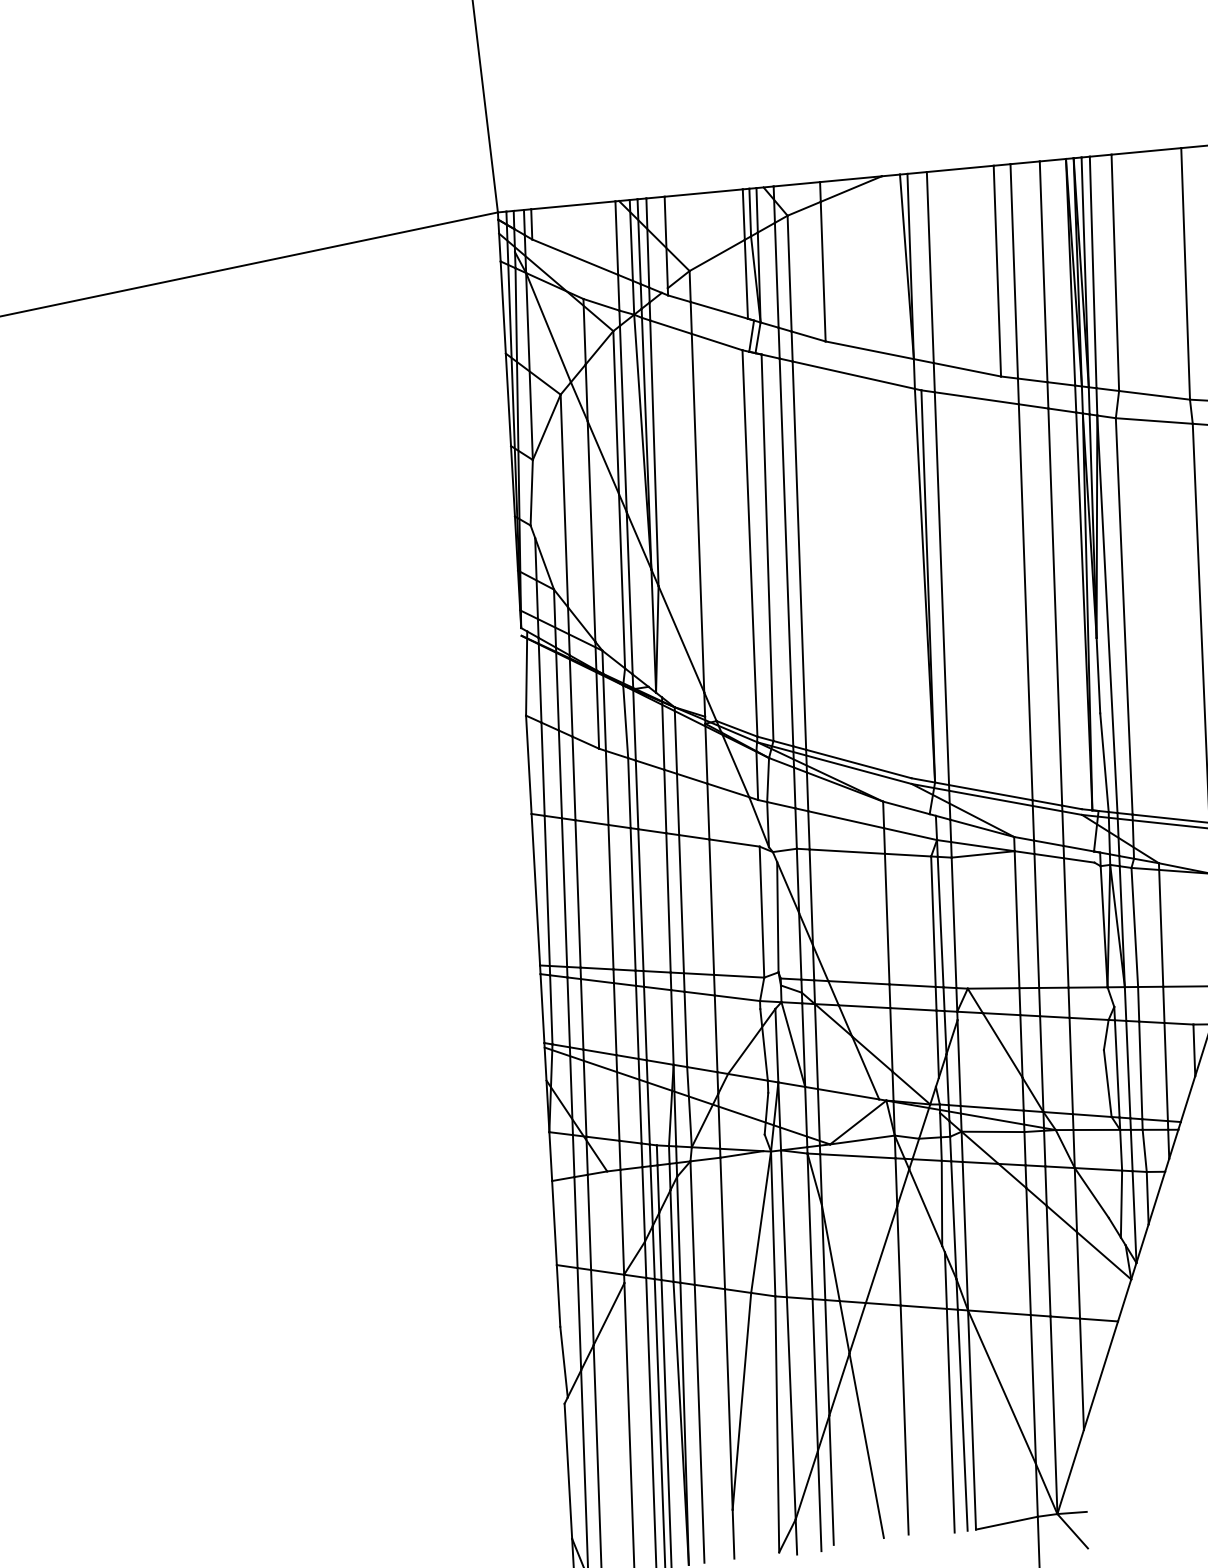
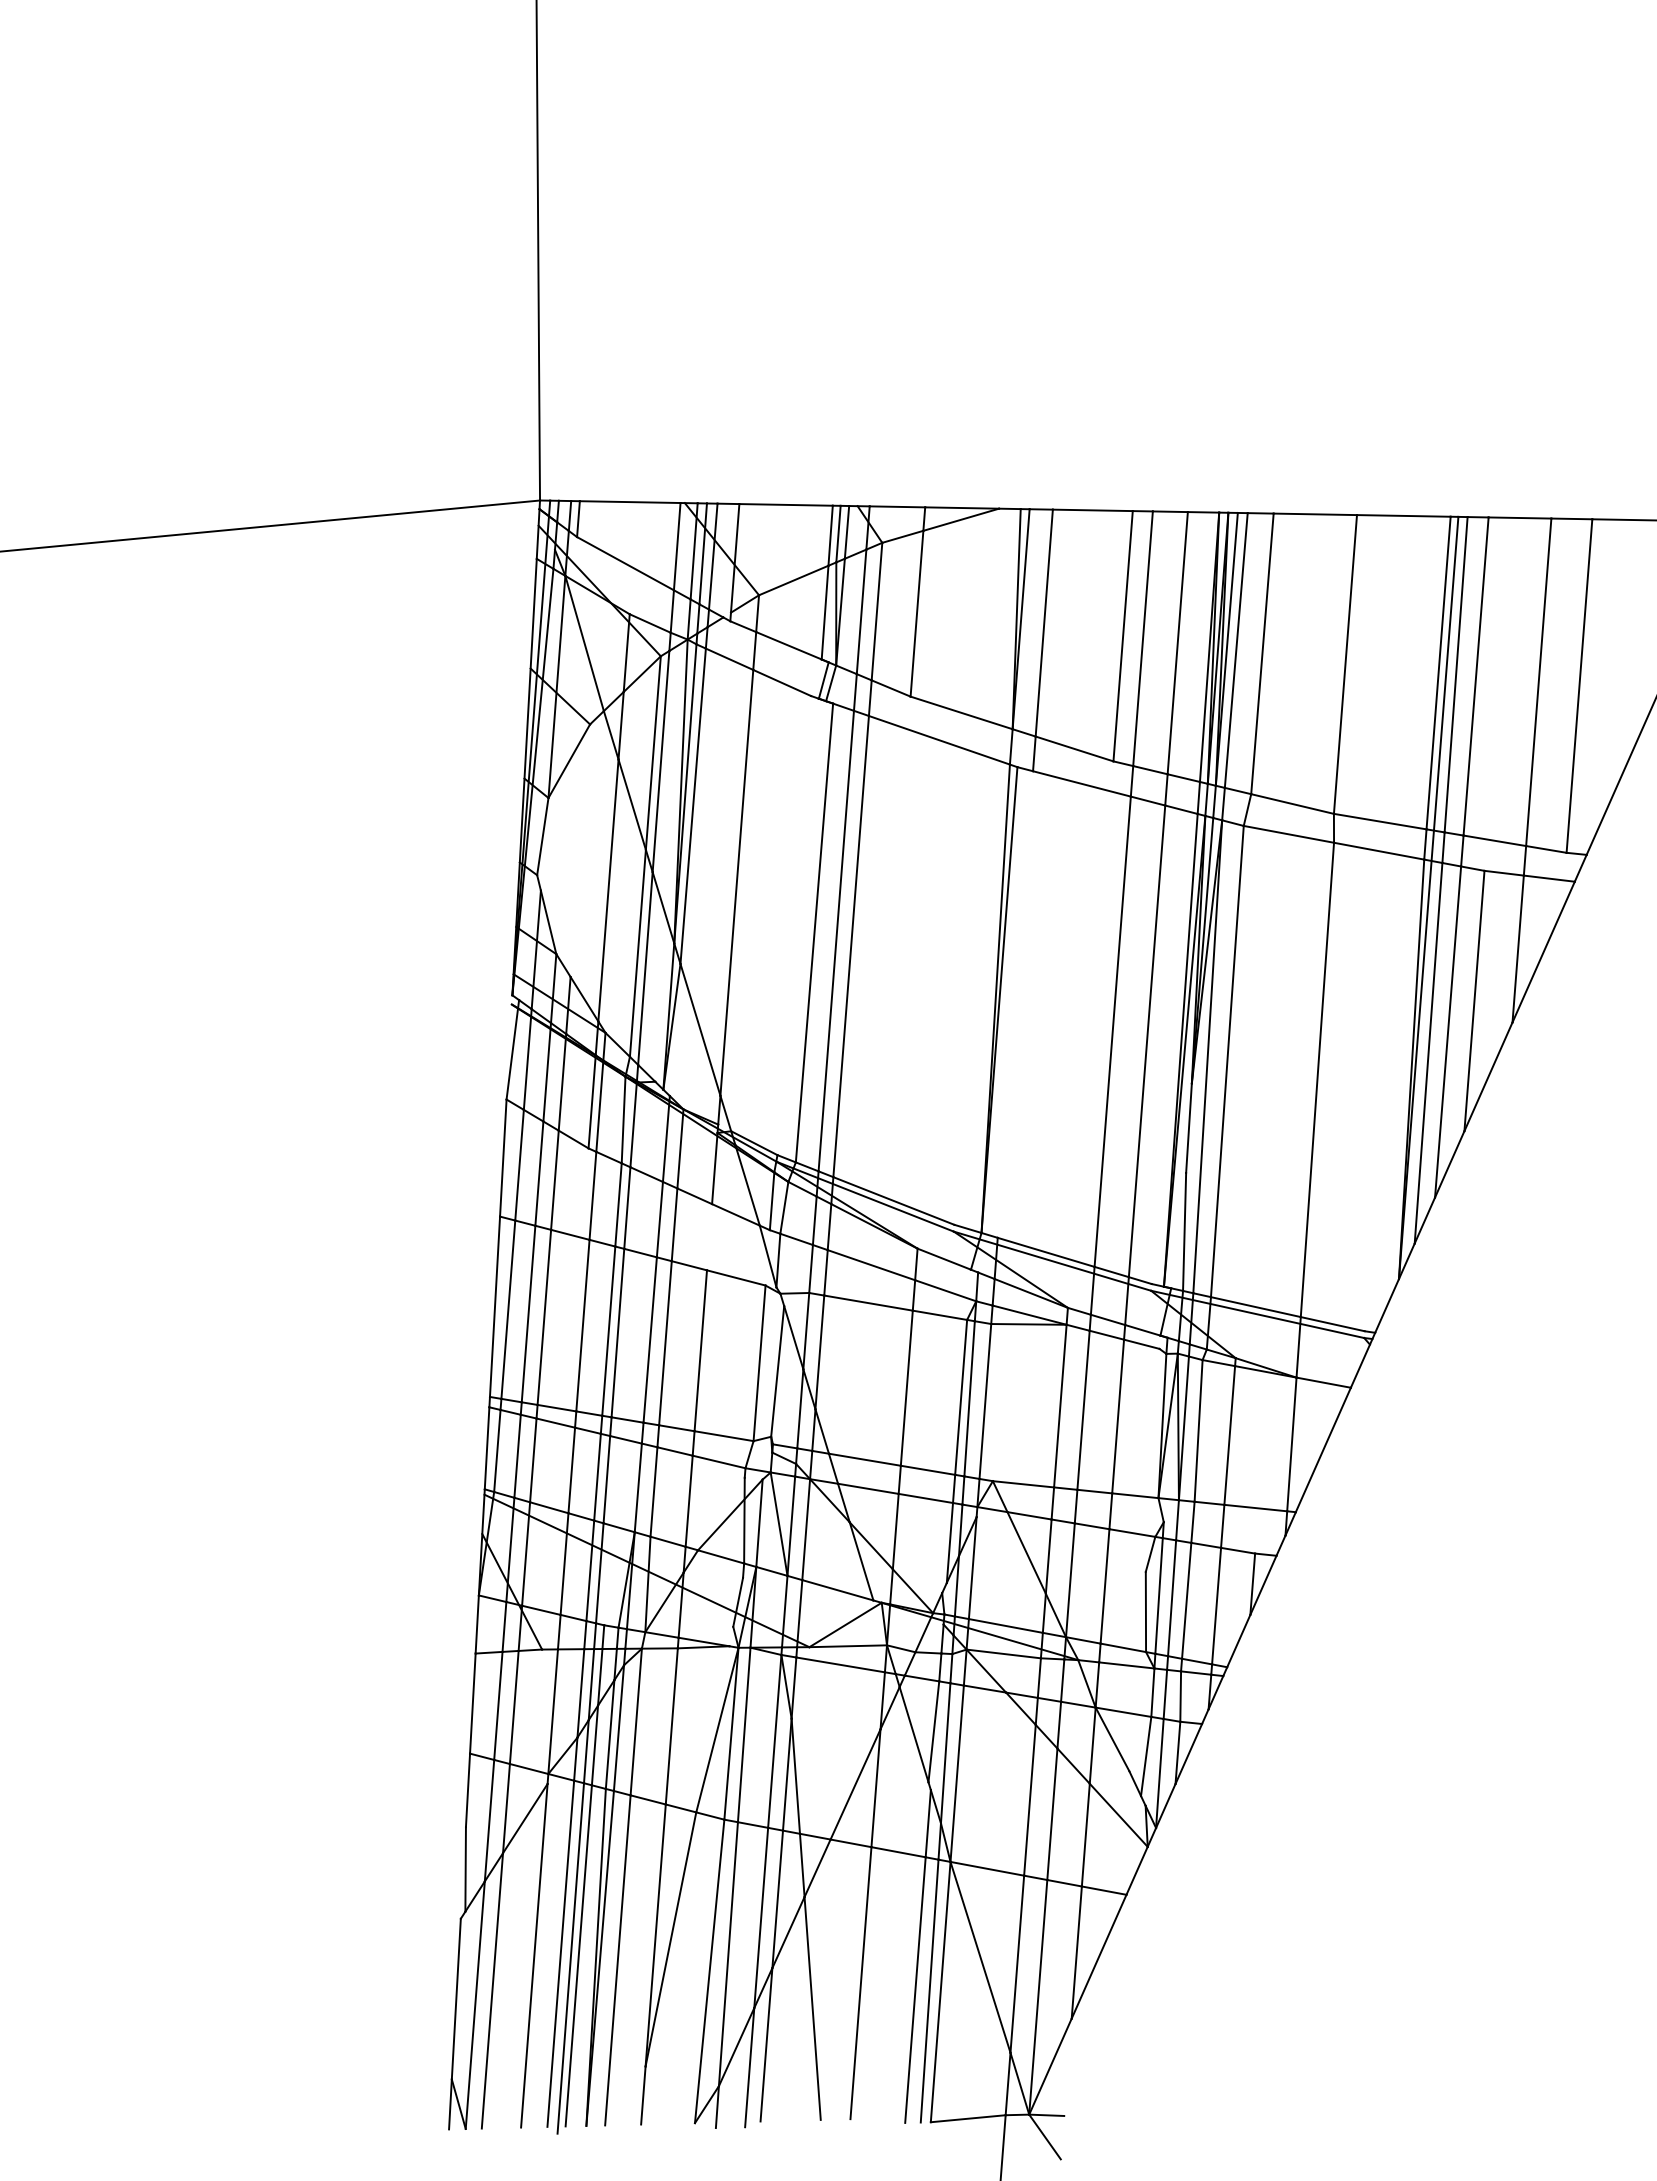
line: (564, 500) -> (580, 850), removed
line: (750, 543) -> (794, 925), removed
line: (942, 588) -> (1015, 1004), removed
line: (708, 811) -> (709, 1237), removed

